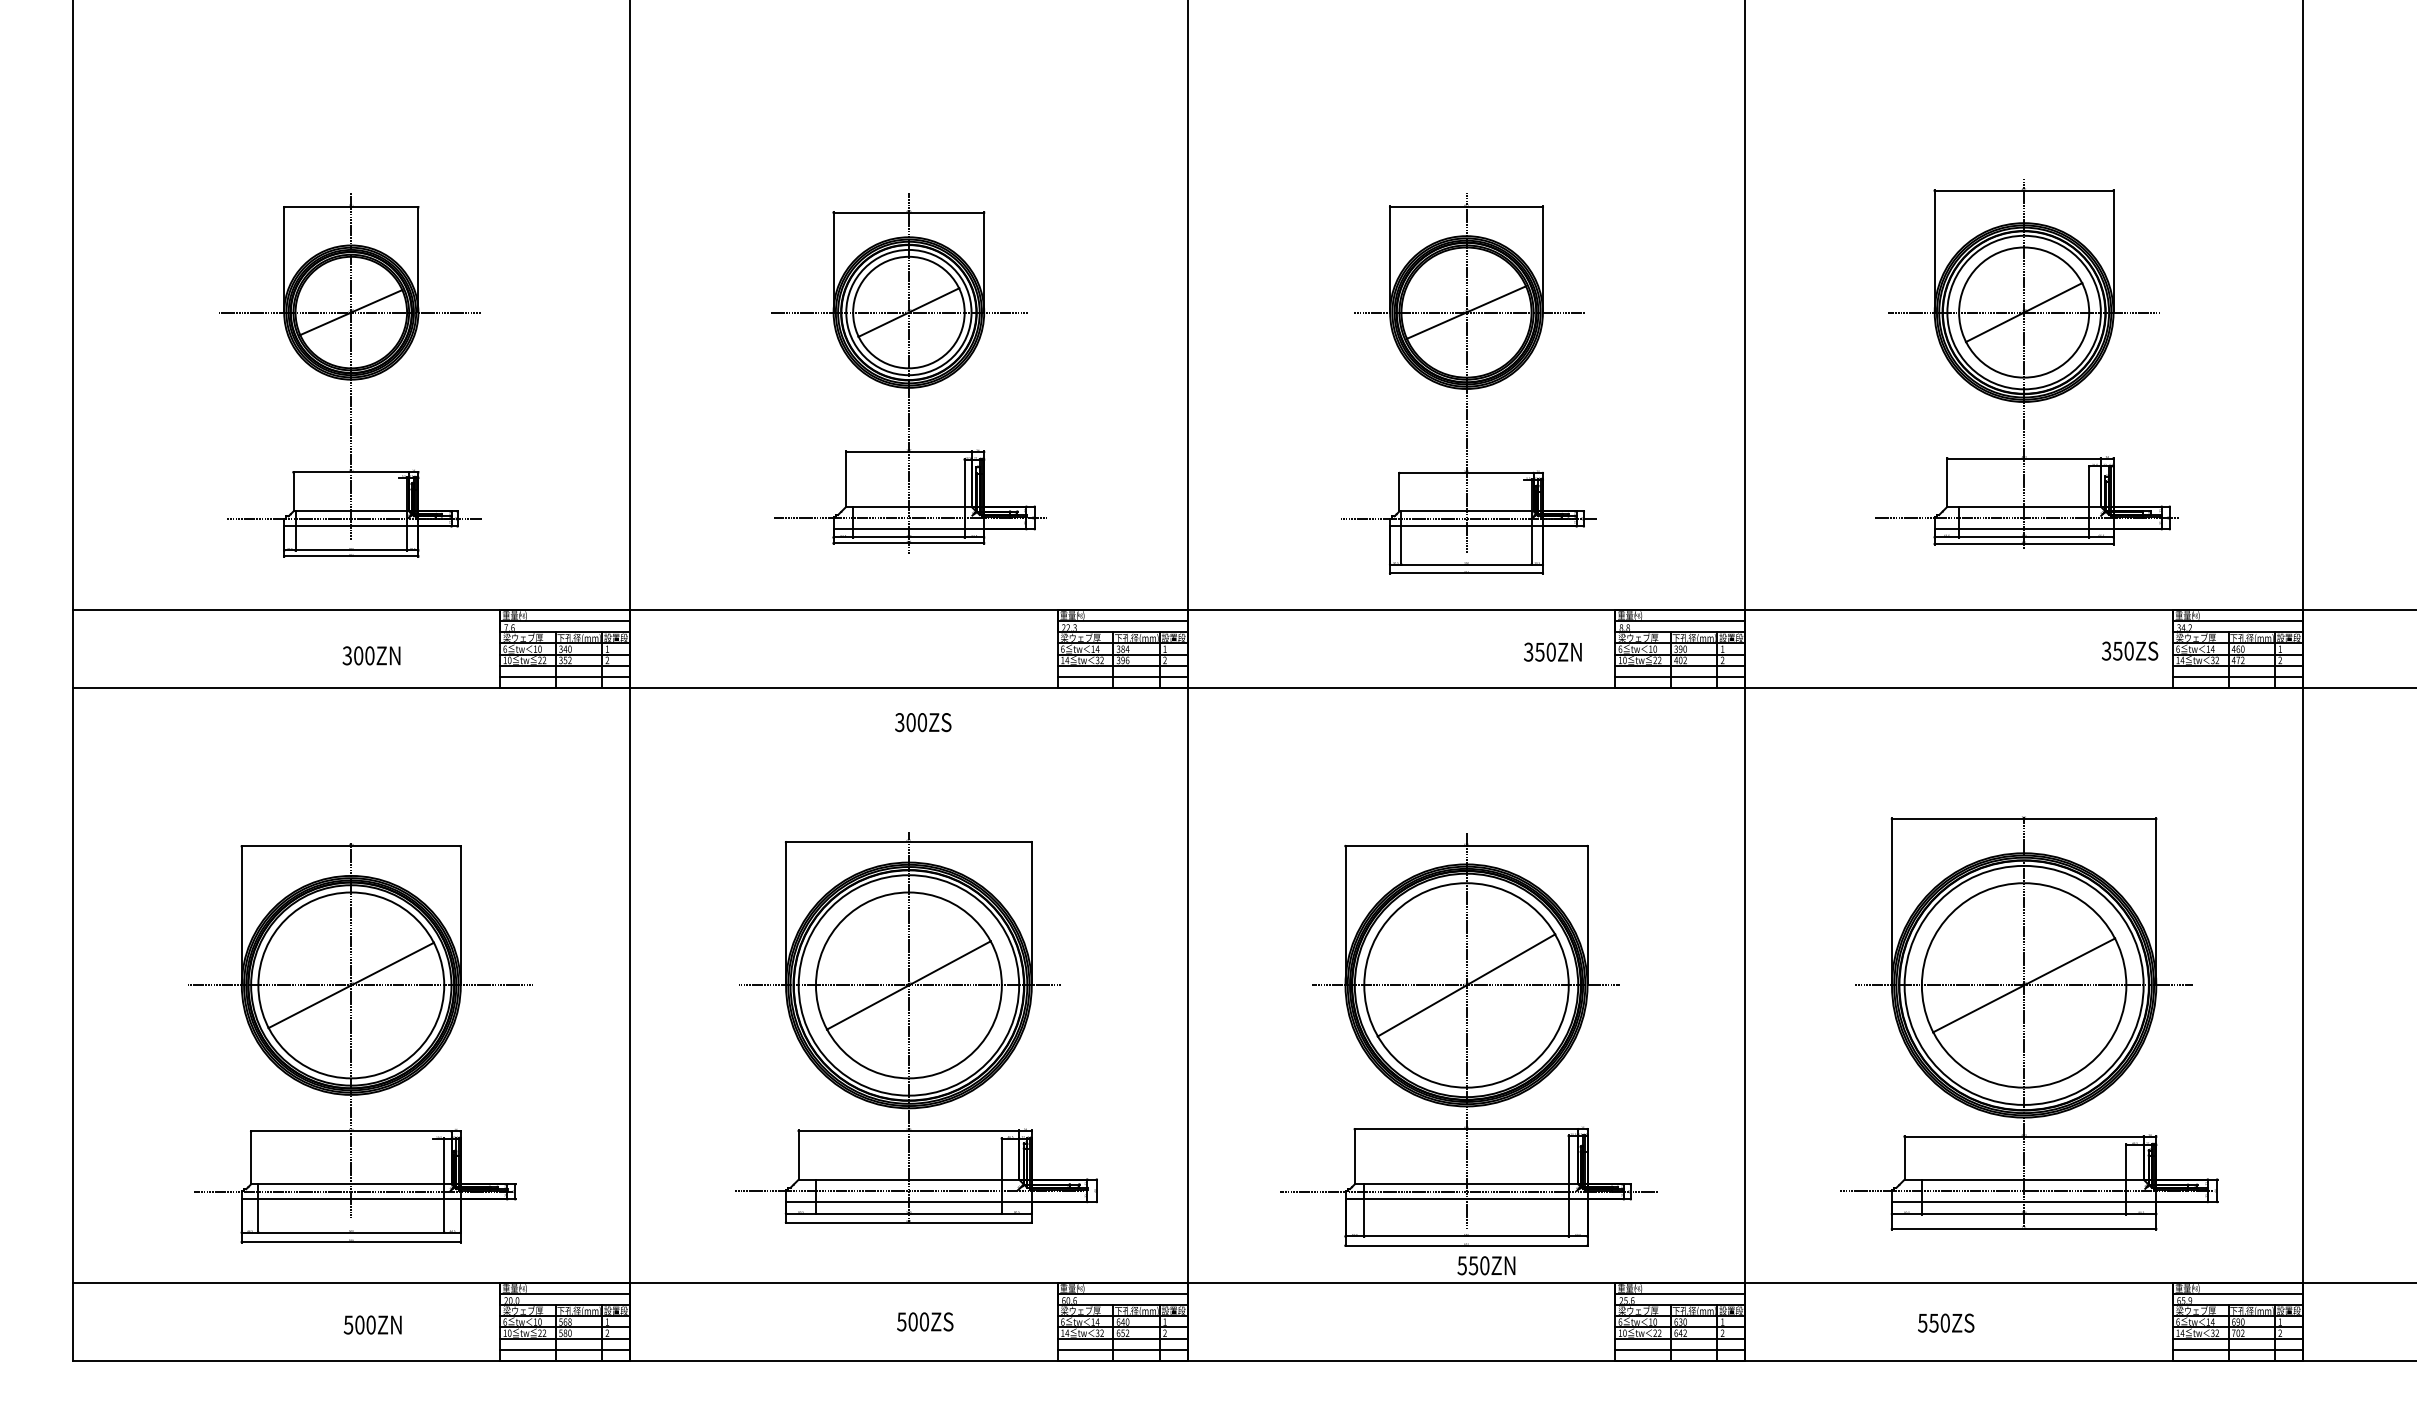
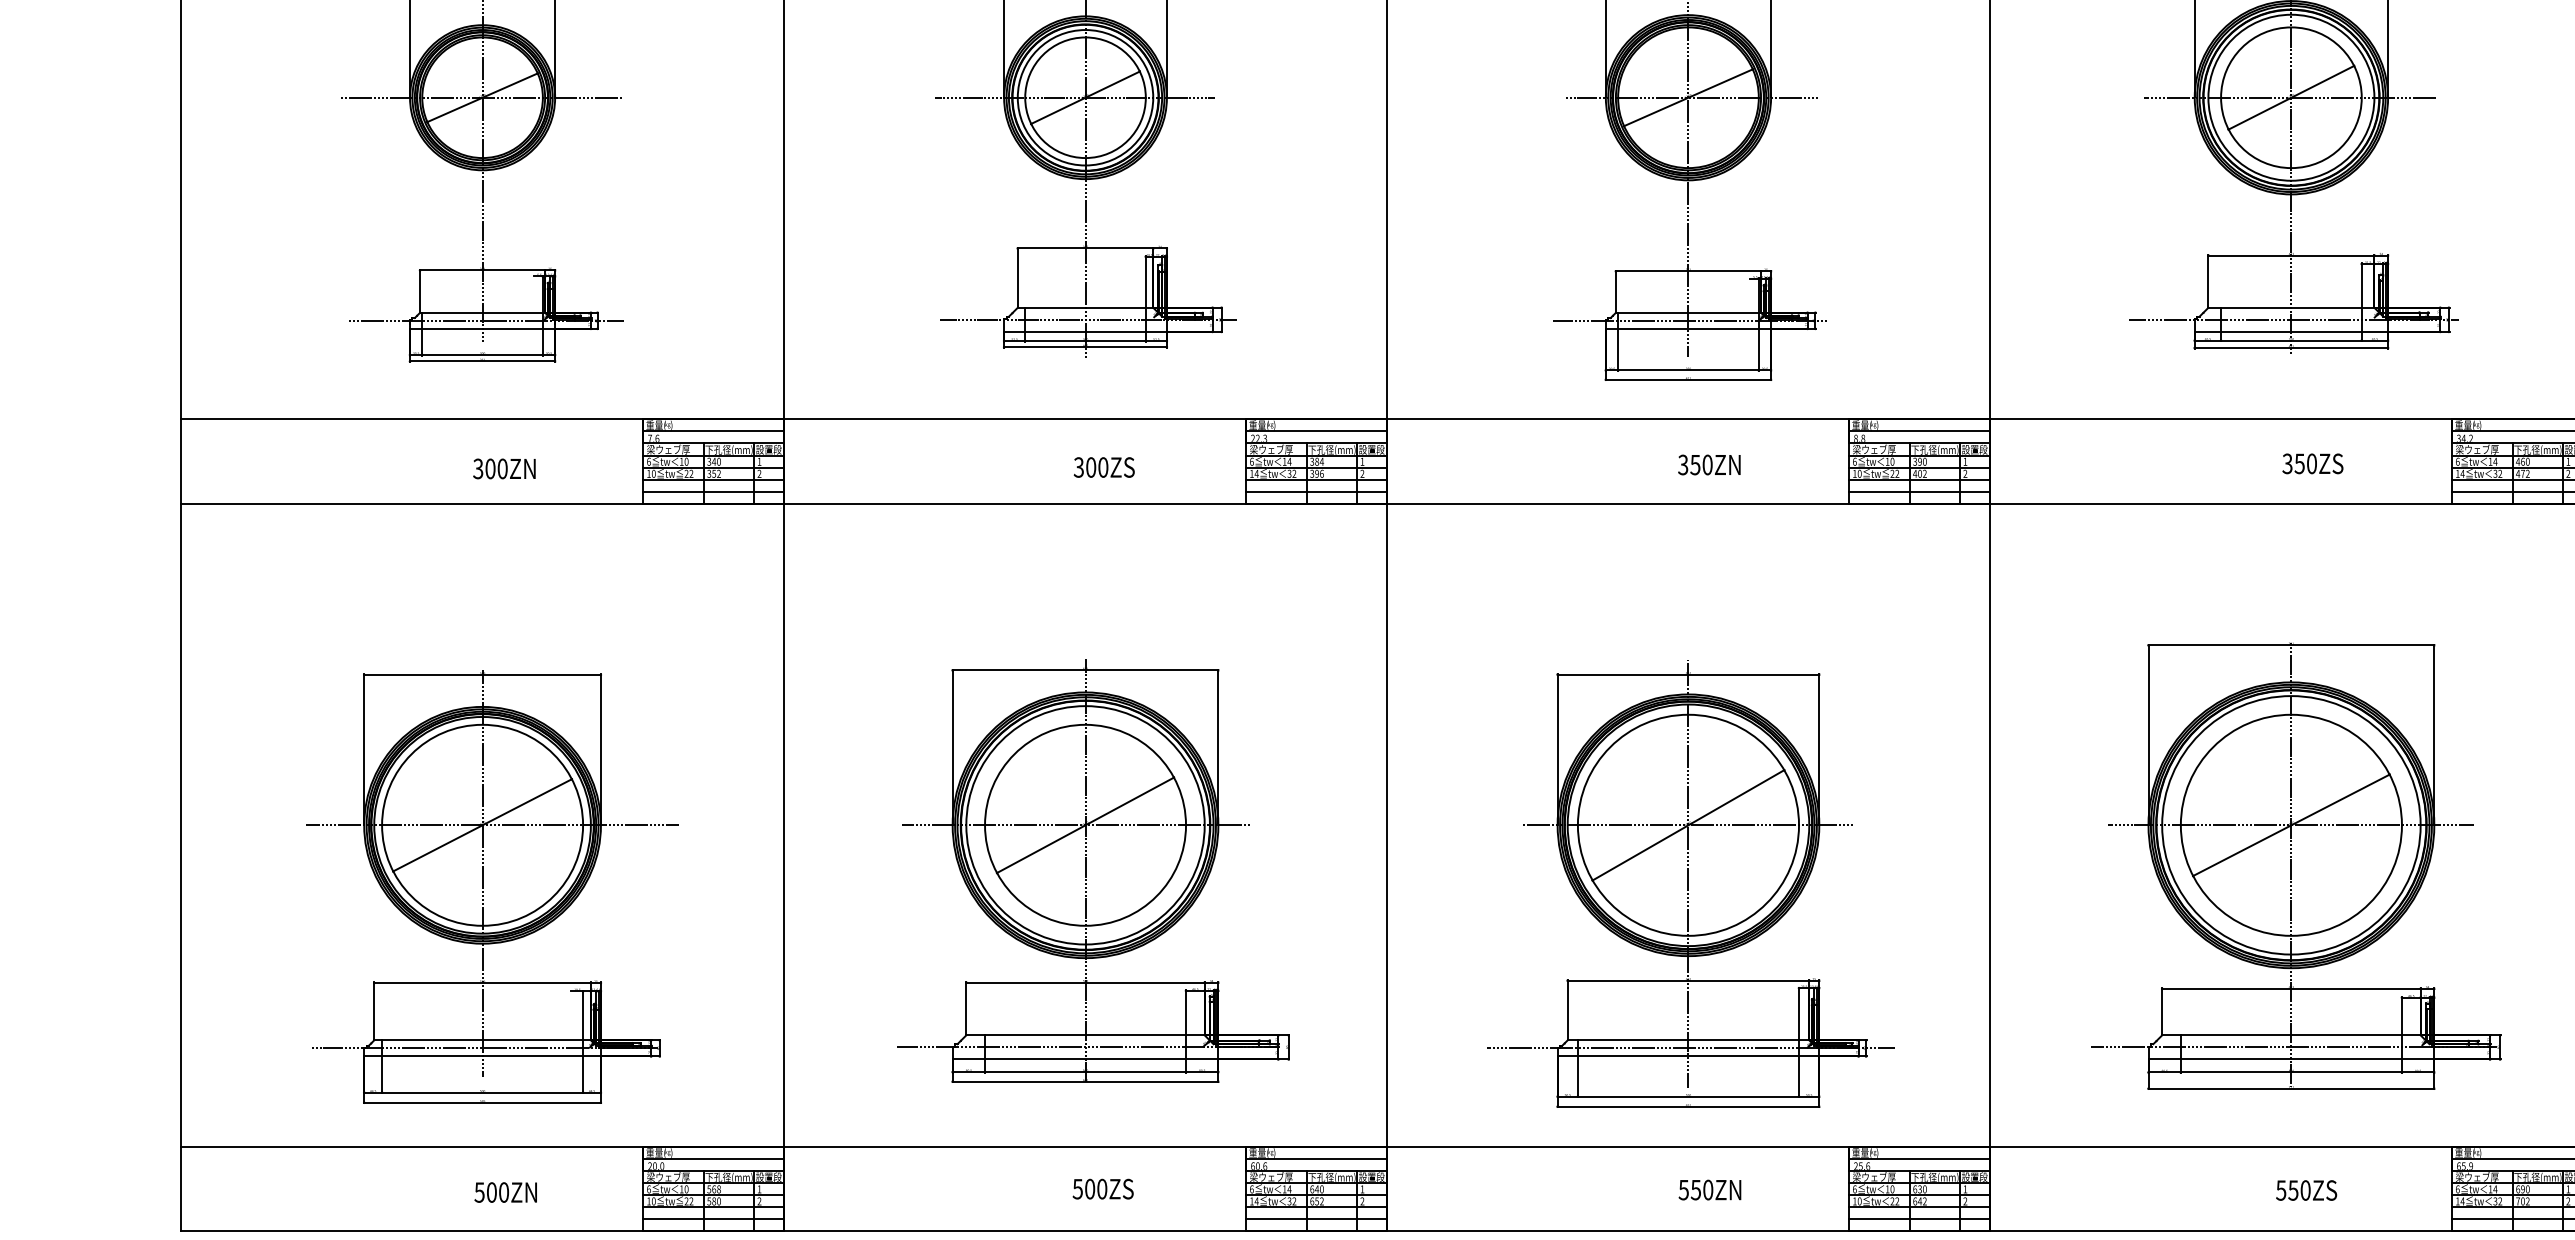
text: (2129, 650) -> (2312, 463), moved
text: (1552, 651) -> (1708, 464), moved
text: (923, 722) -> (1104, 467), moved
text: (1486, 1265) -> (1710, 1189), moved
text: (1946, 1322) -> (2306, 1189), moved

